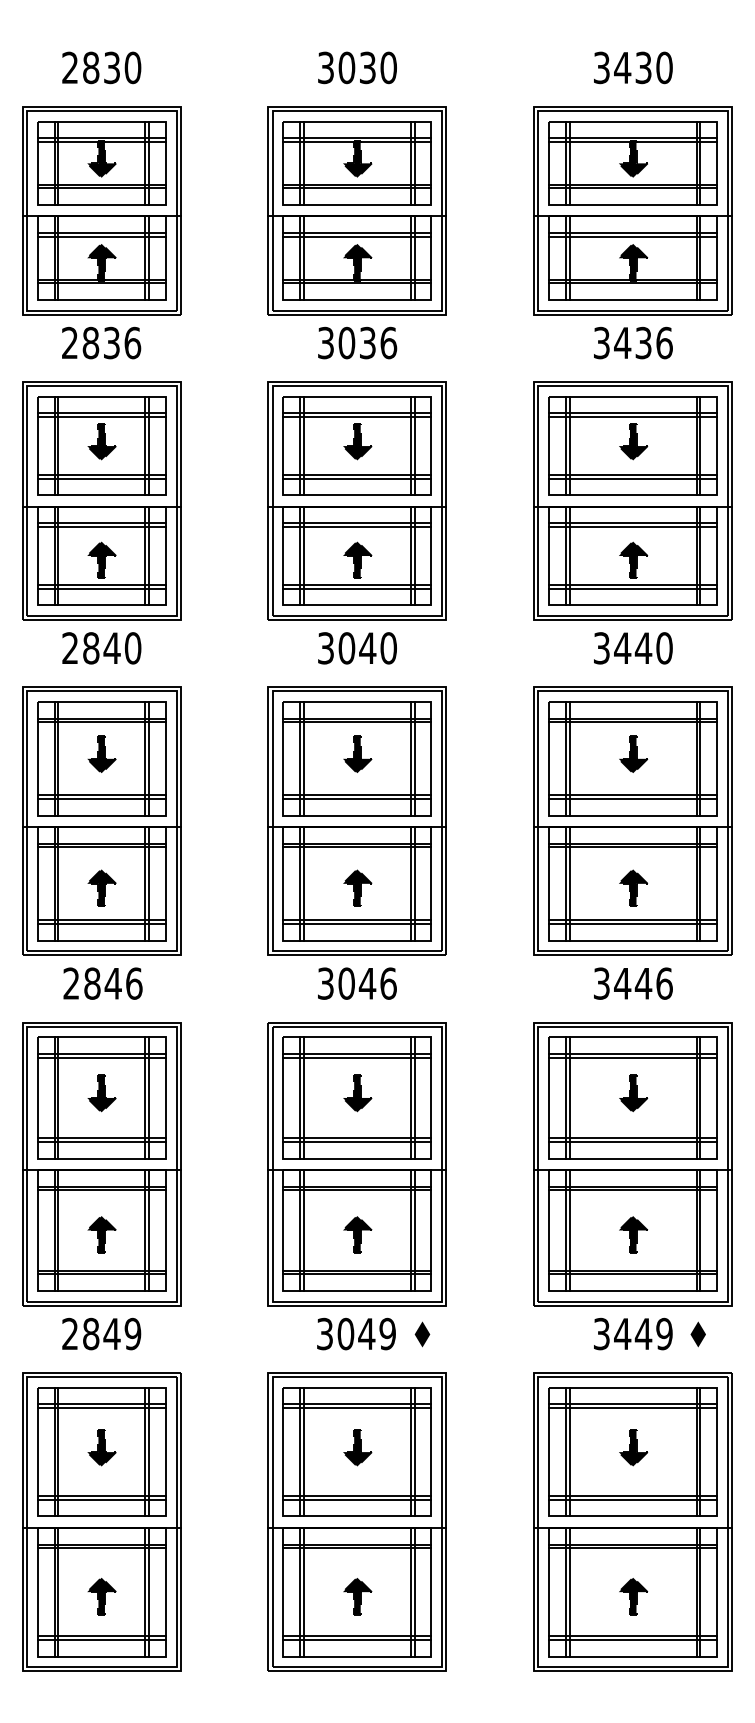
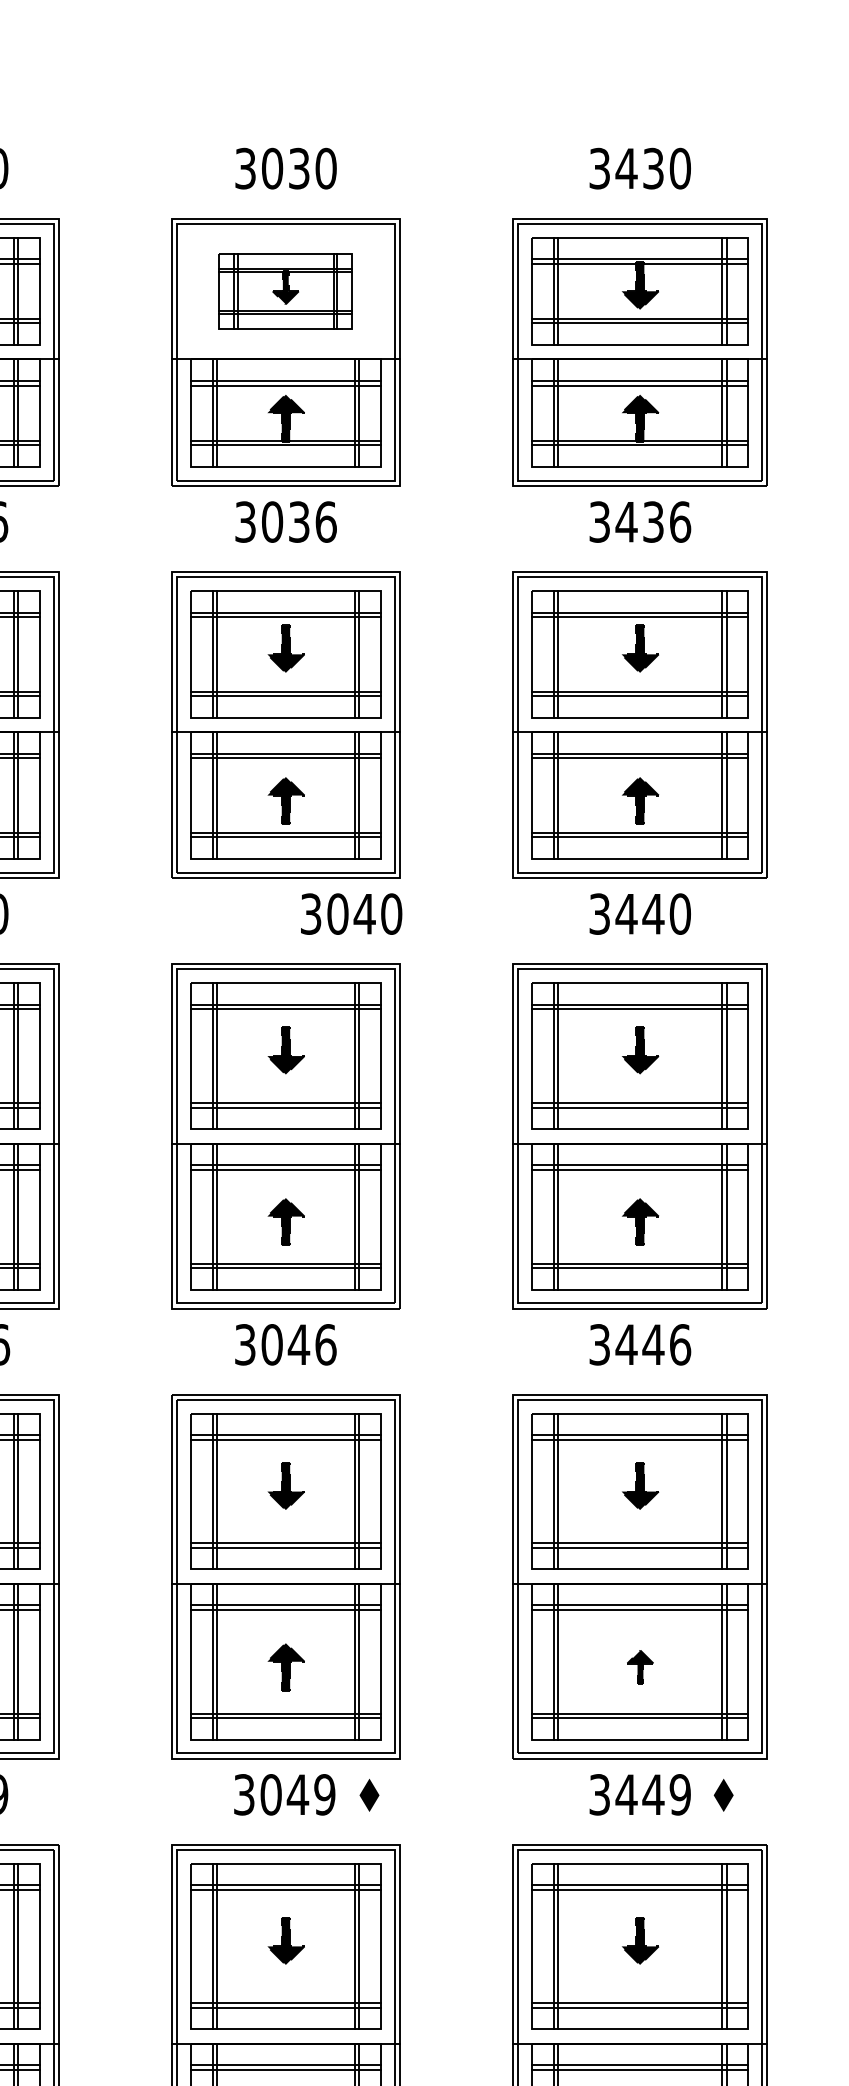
part: (356, 163) -> (284, 291), size x0.7
text: (357, 648) -> (351, 914), moved
part: (633, 1234) -> (640, 1666), size x0.7

